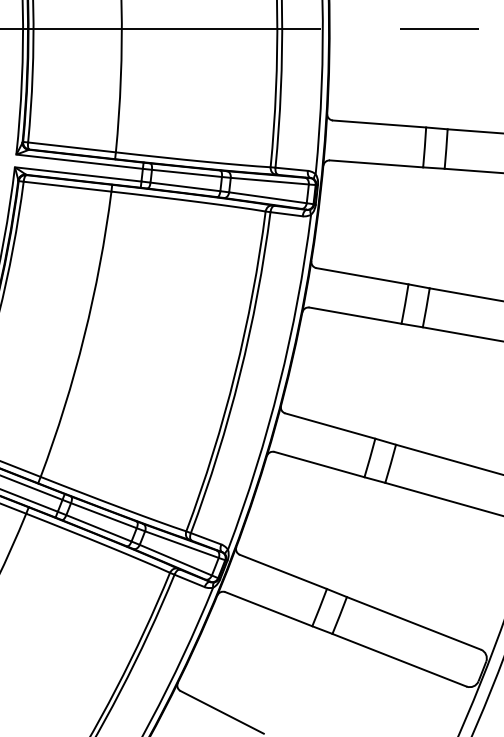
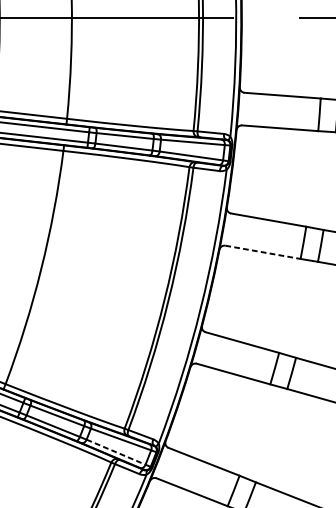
line: (355, 315) -> (262, 252), solid -> dashed
line: (176, 560) -> (116, 452), solid -> dashed

